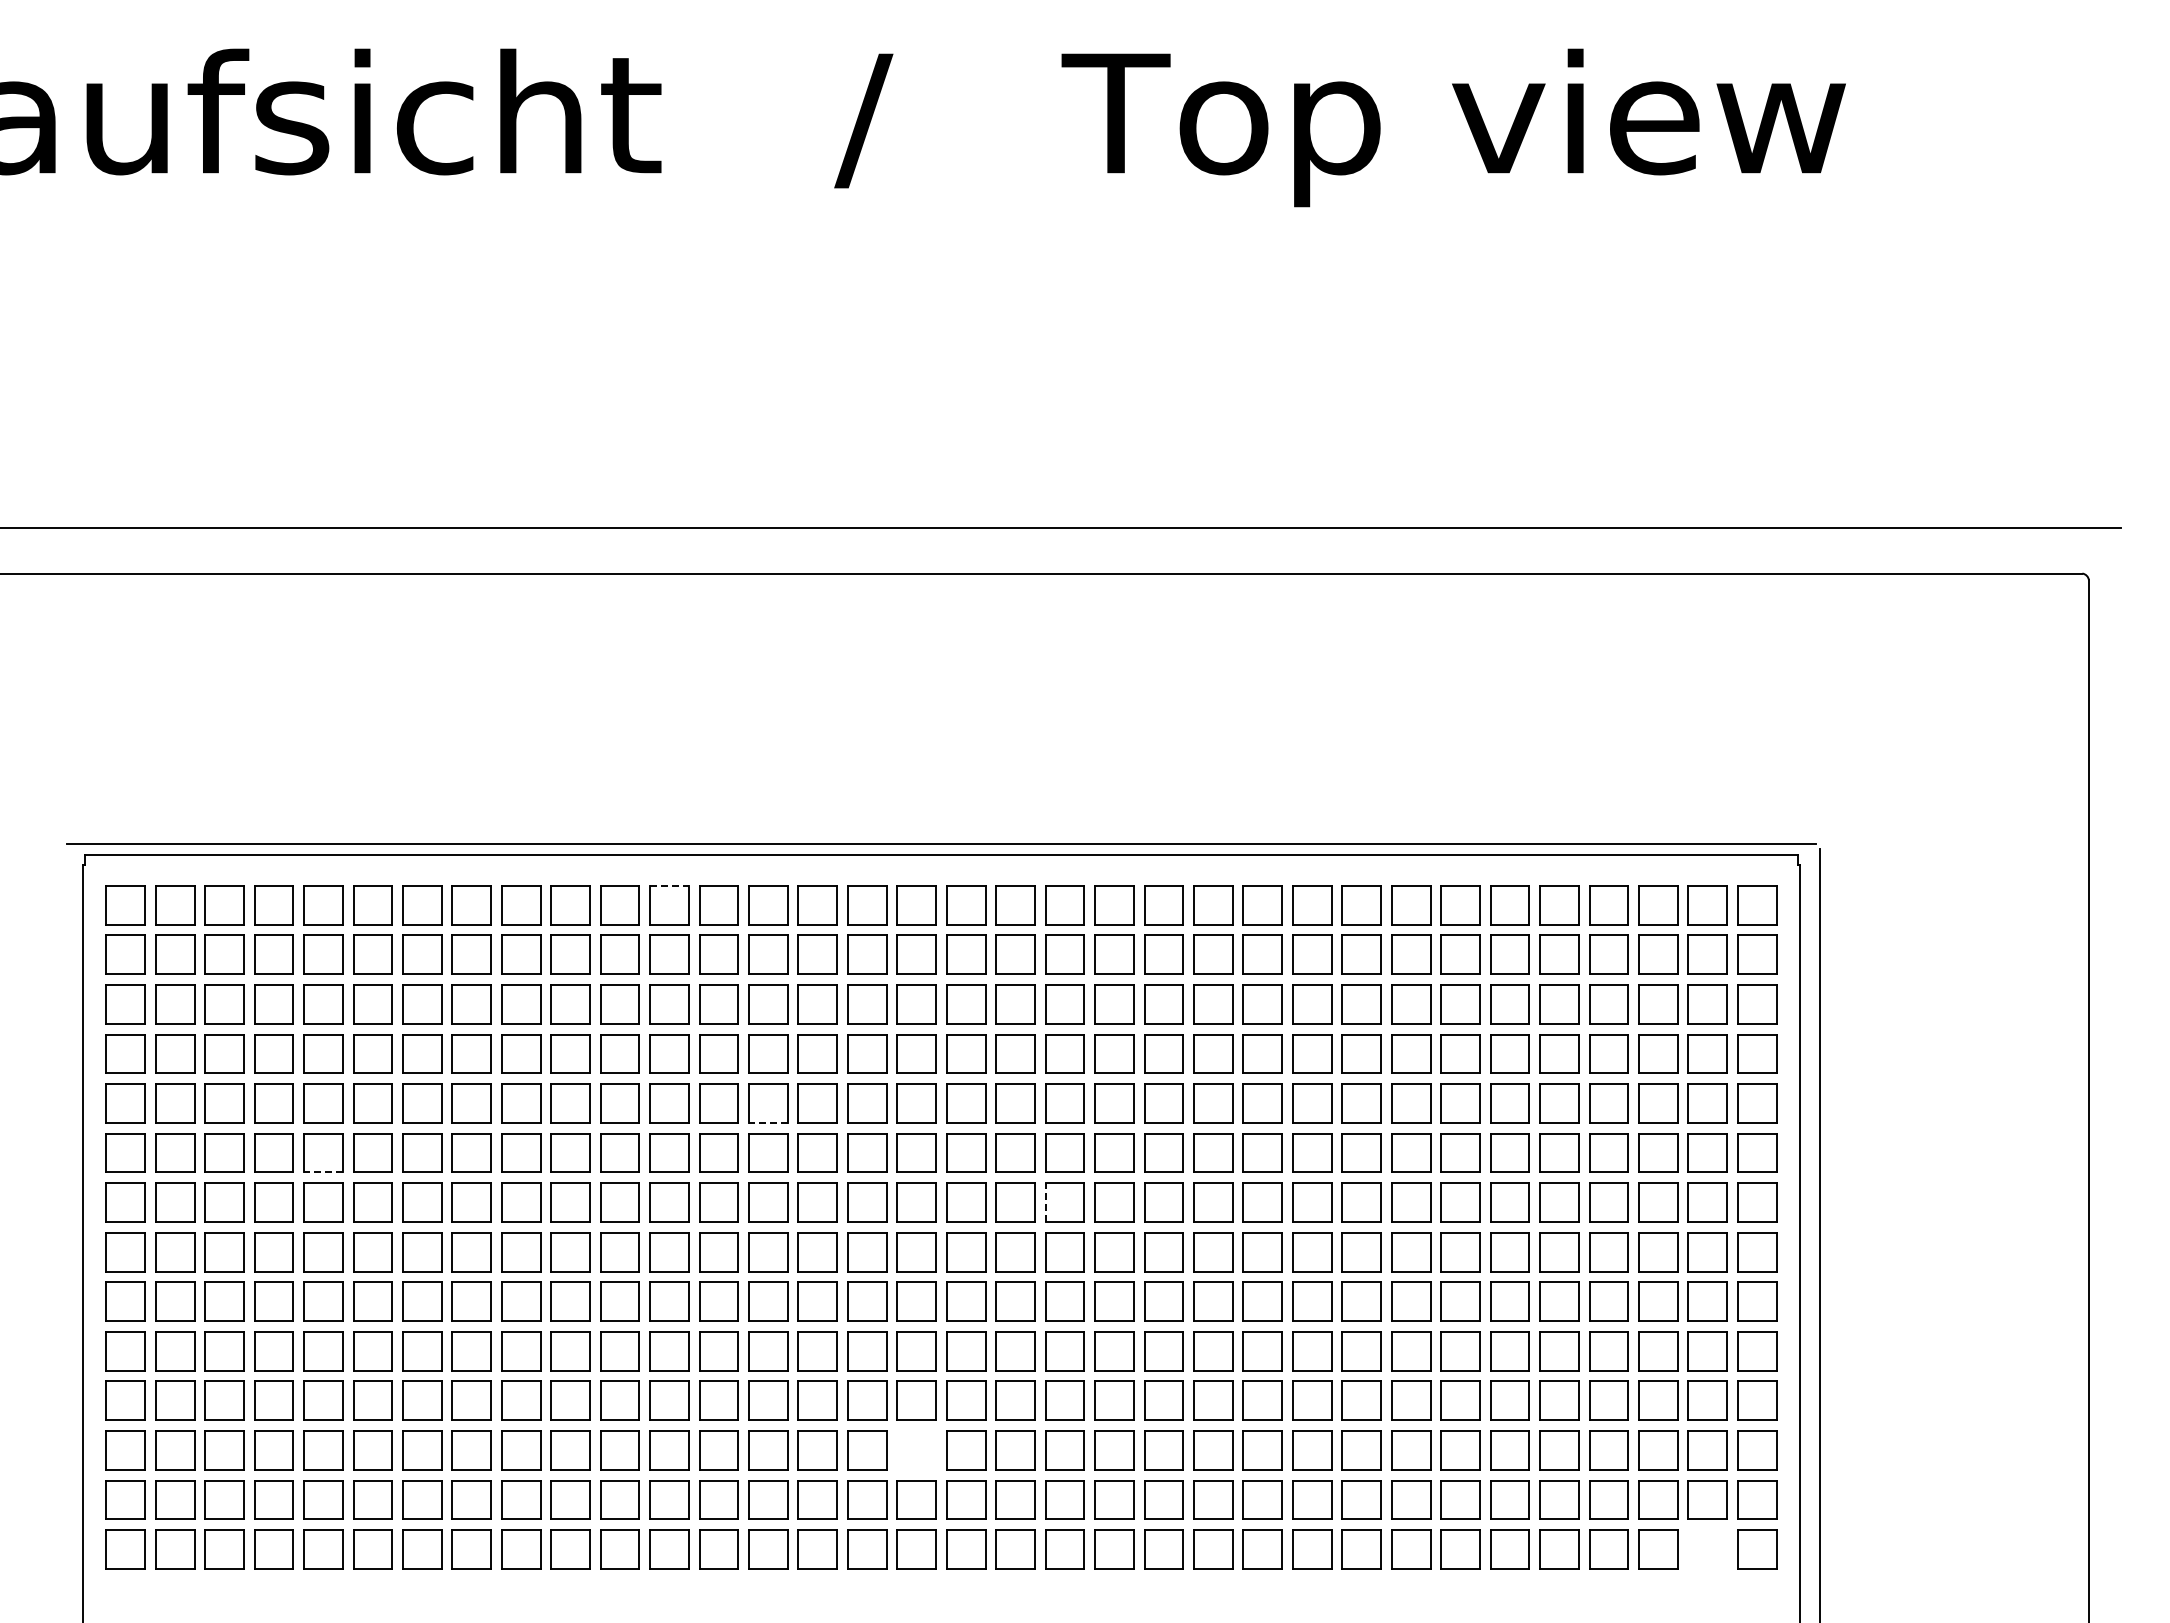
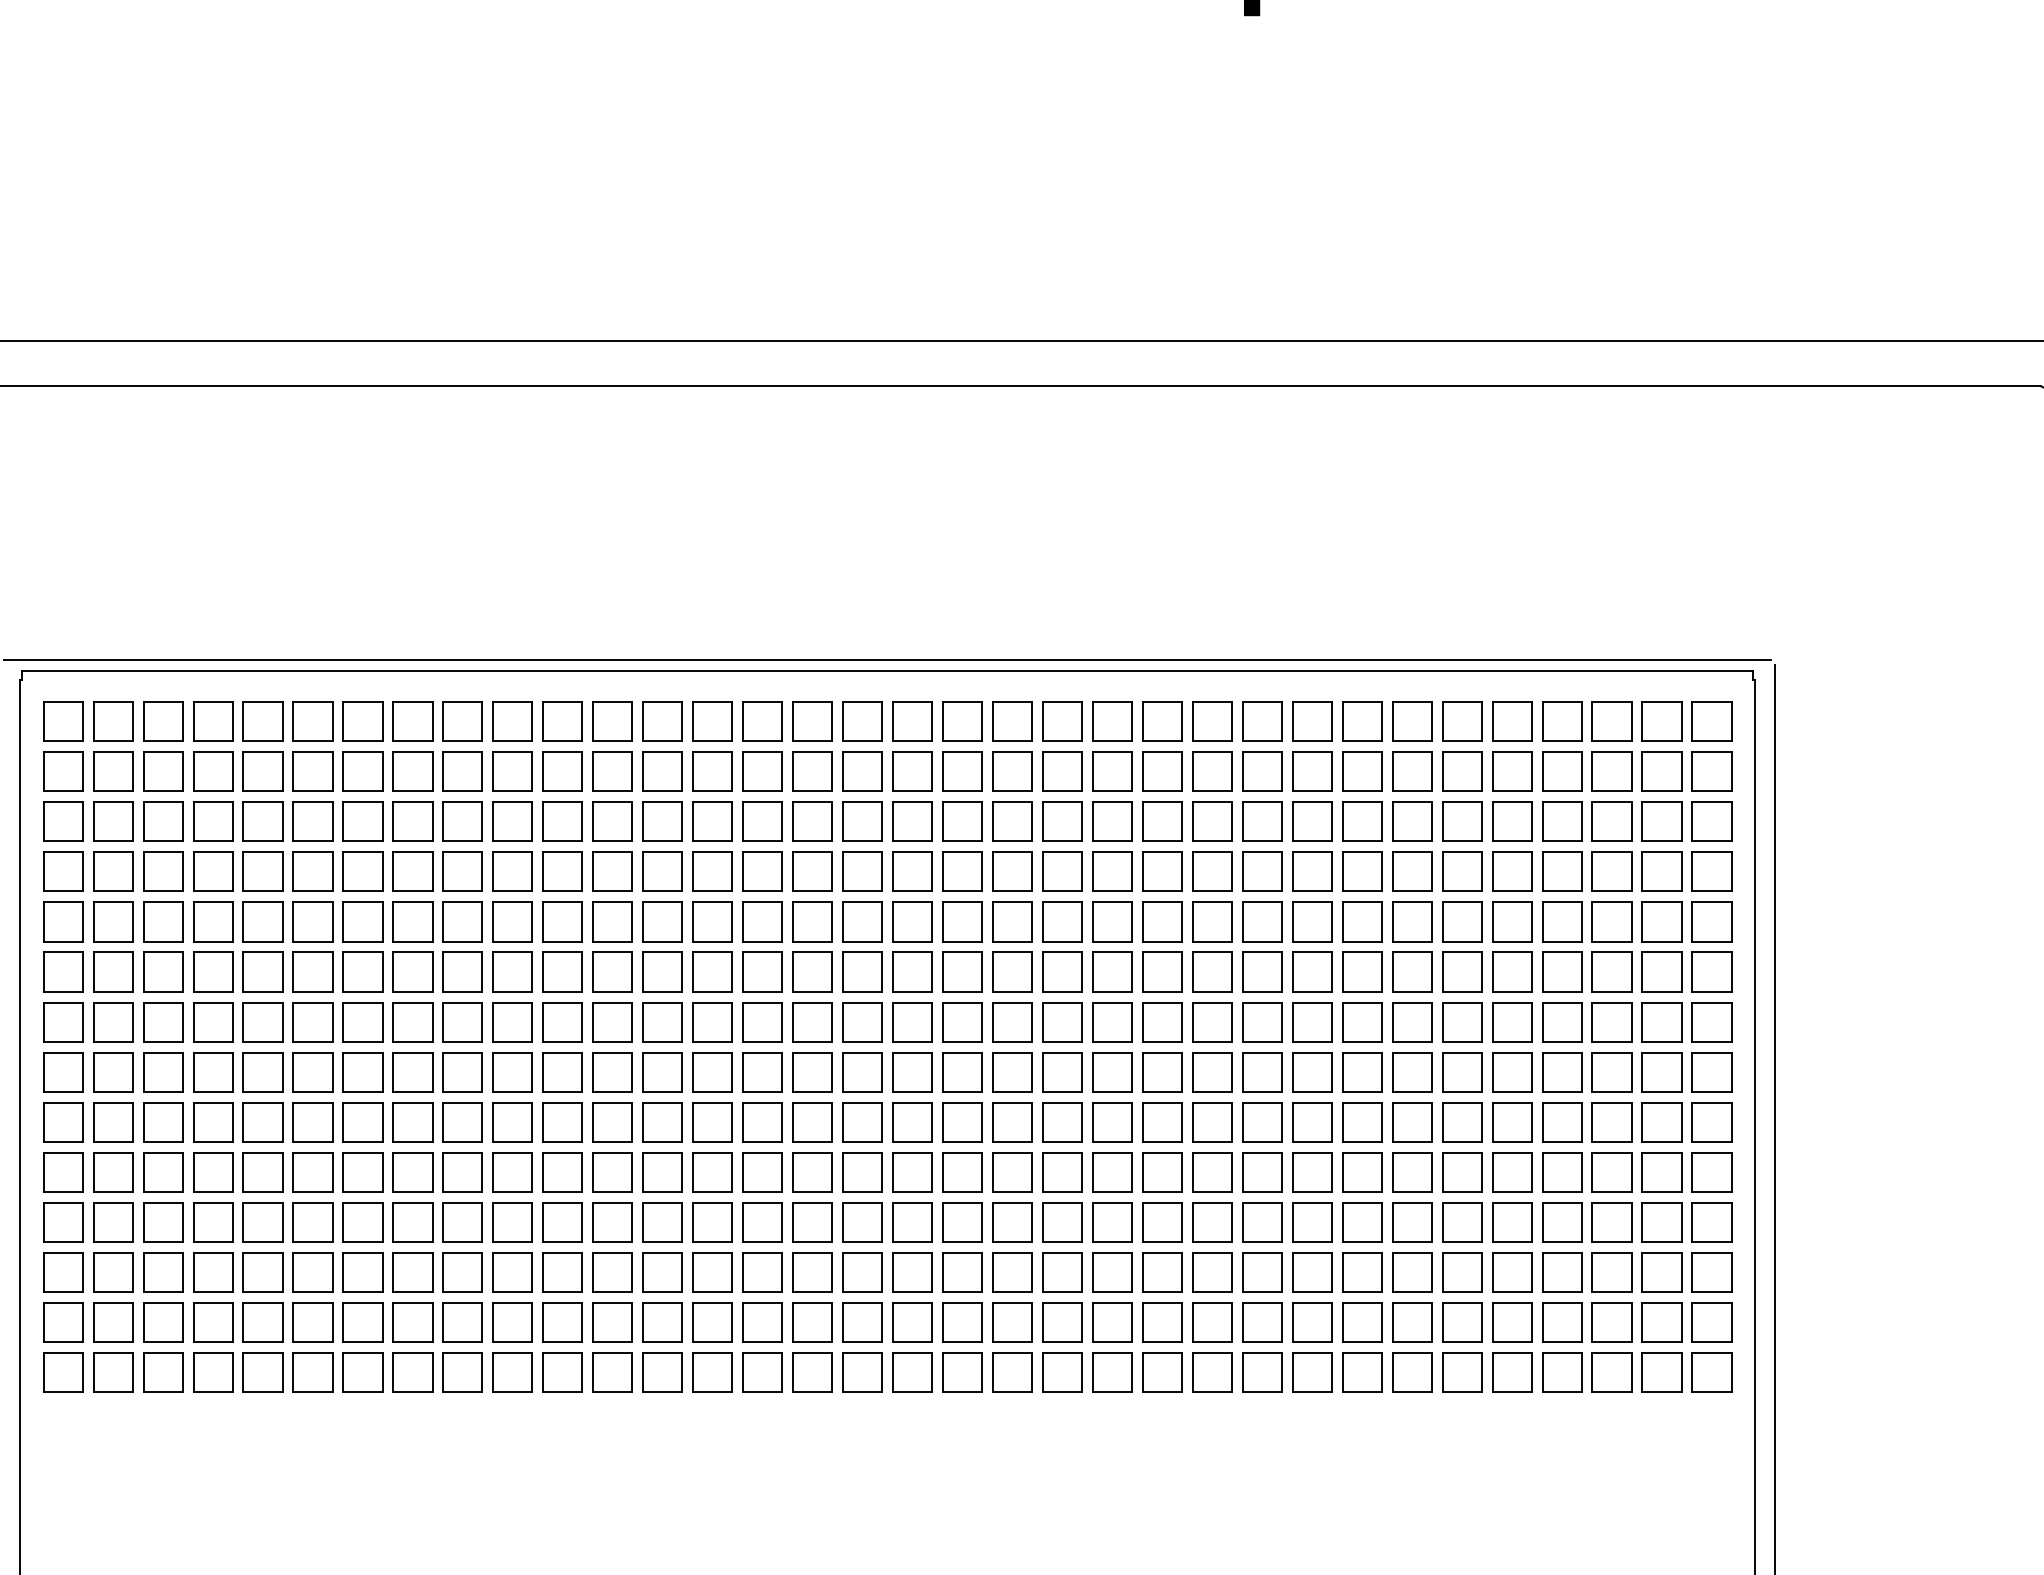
line: (670, 885) -> (613, 701), dashed -> solid
line: (767, 1122) -> (711, 941), dashed -> solid
line: (322, 1172) -> (262, 991), dashed -> solid
line: (1045, 1202) -> (992, 1022), dashed -> solid
part: (916, 1450) -> (862, 1272), added
part: (1707, 1549) -> (1661, 1372), added

